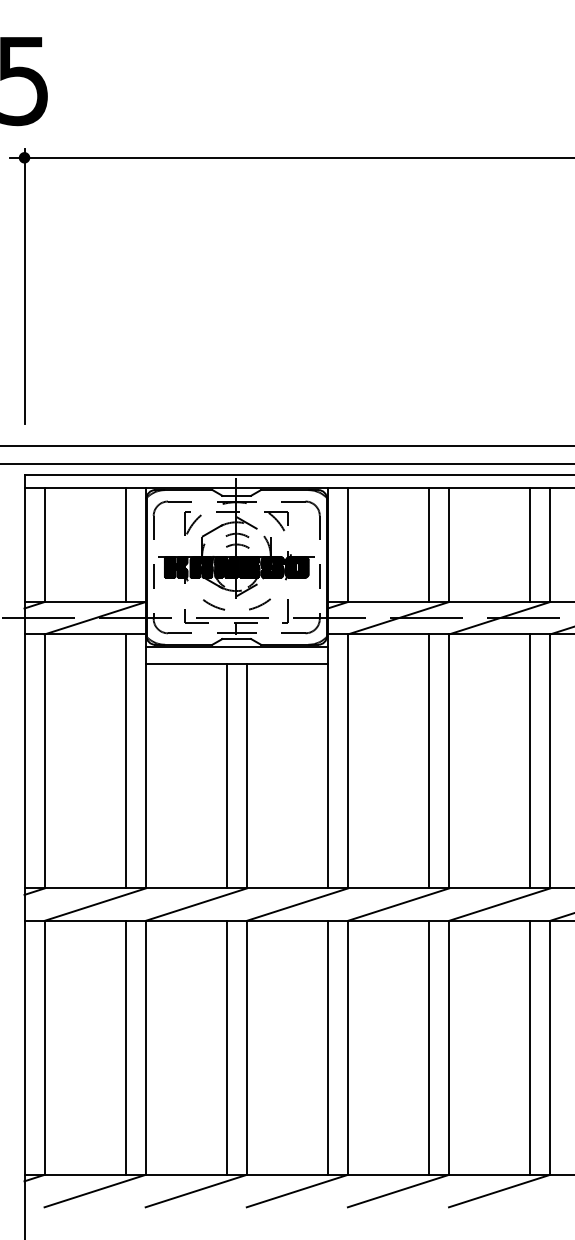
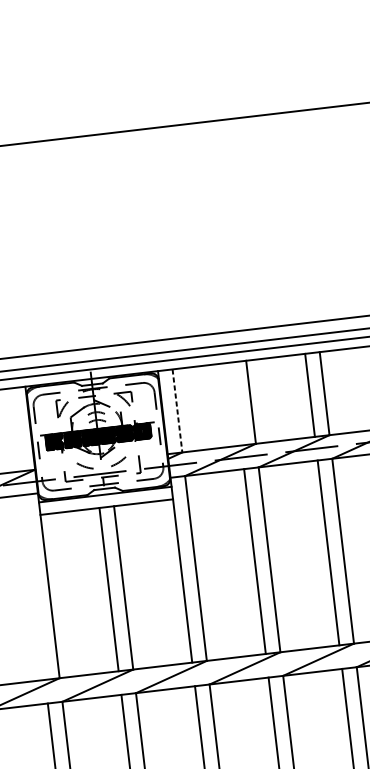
line: (125, 544) -> (15, 429), removed
line: (428, 544) -> (236, 403), removed
line: (347, 545) -> (177, 411), solid -> dashed
line: (125, 761) -> (34, 587), removed

